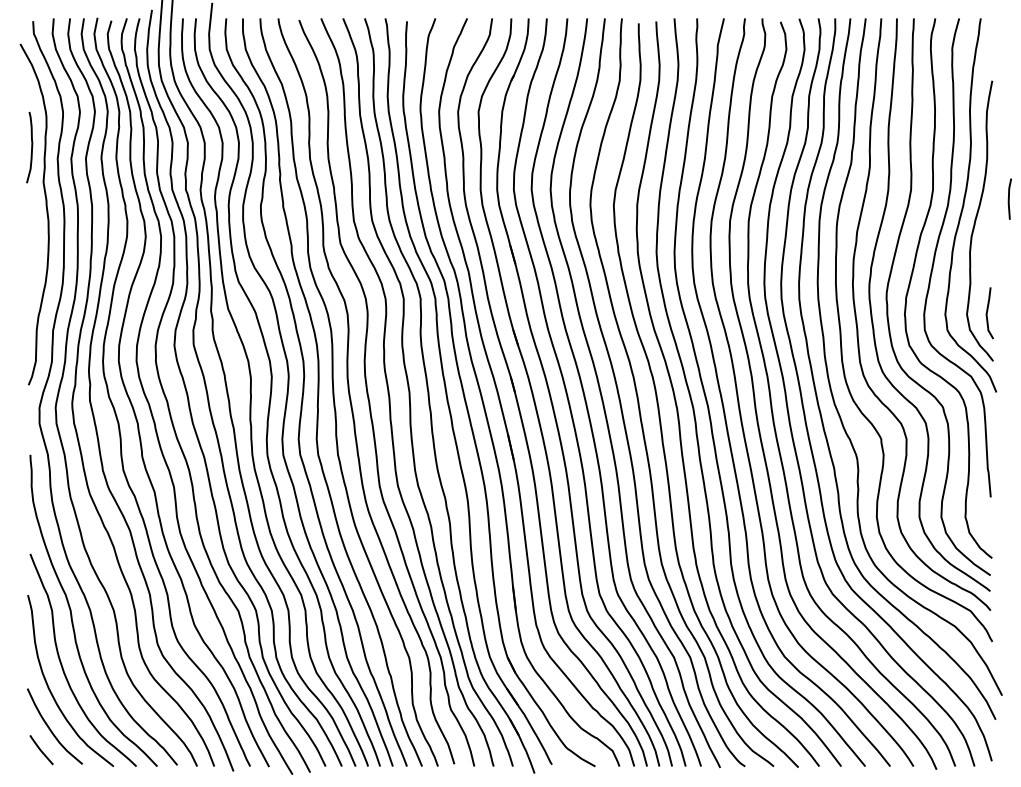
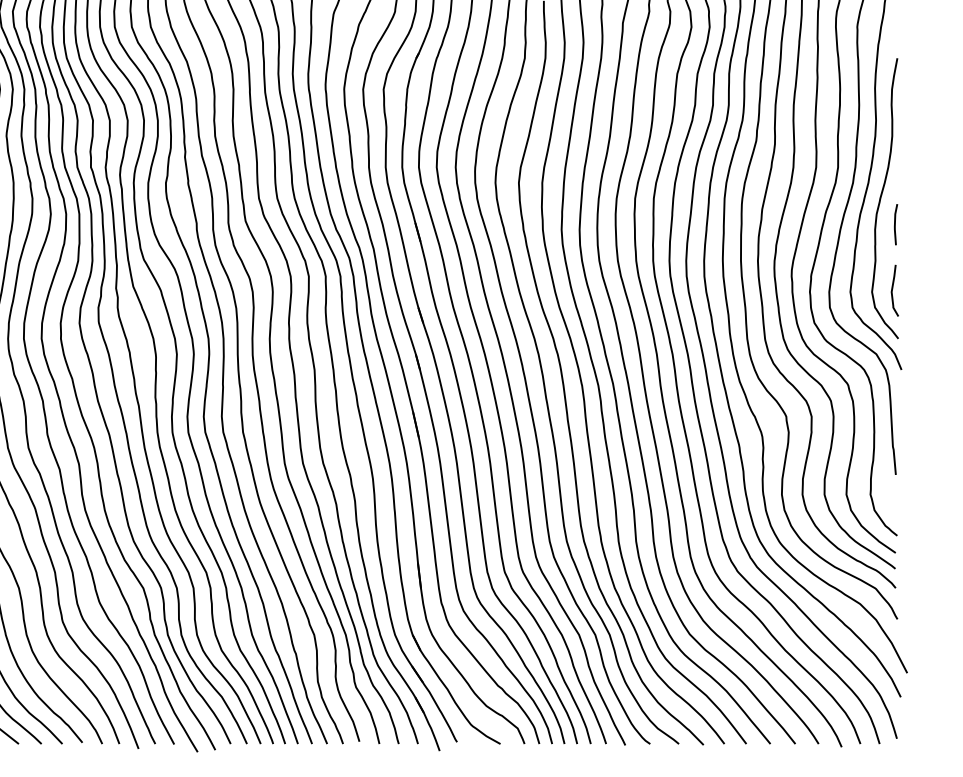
line: (1009, 198) -> (895, 224), moved

